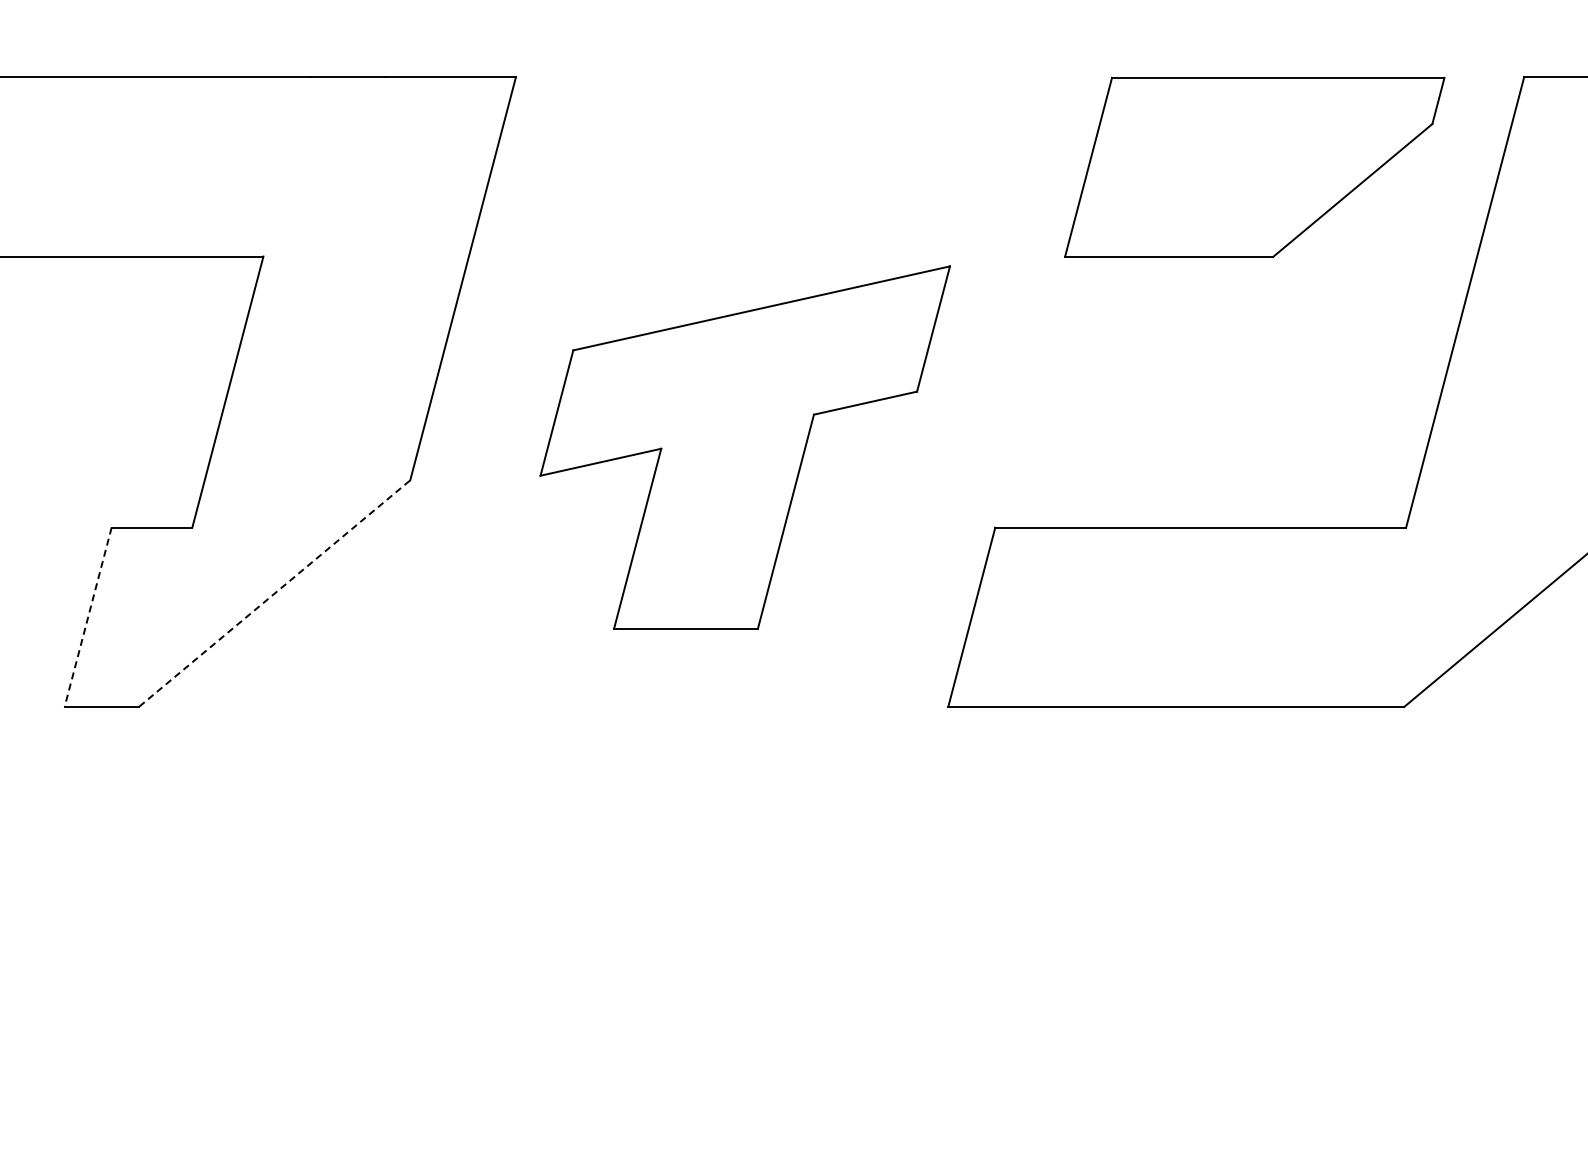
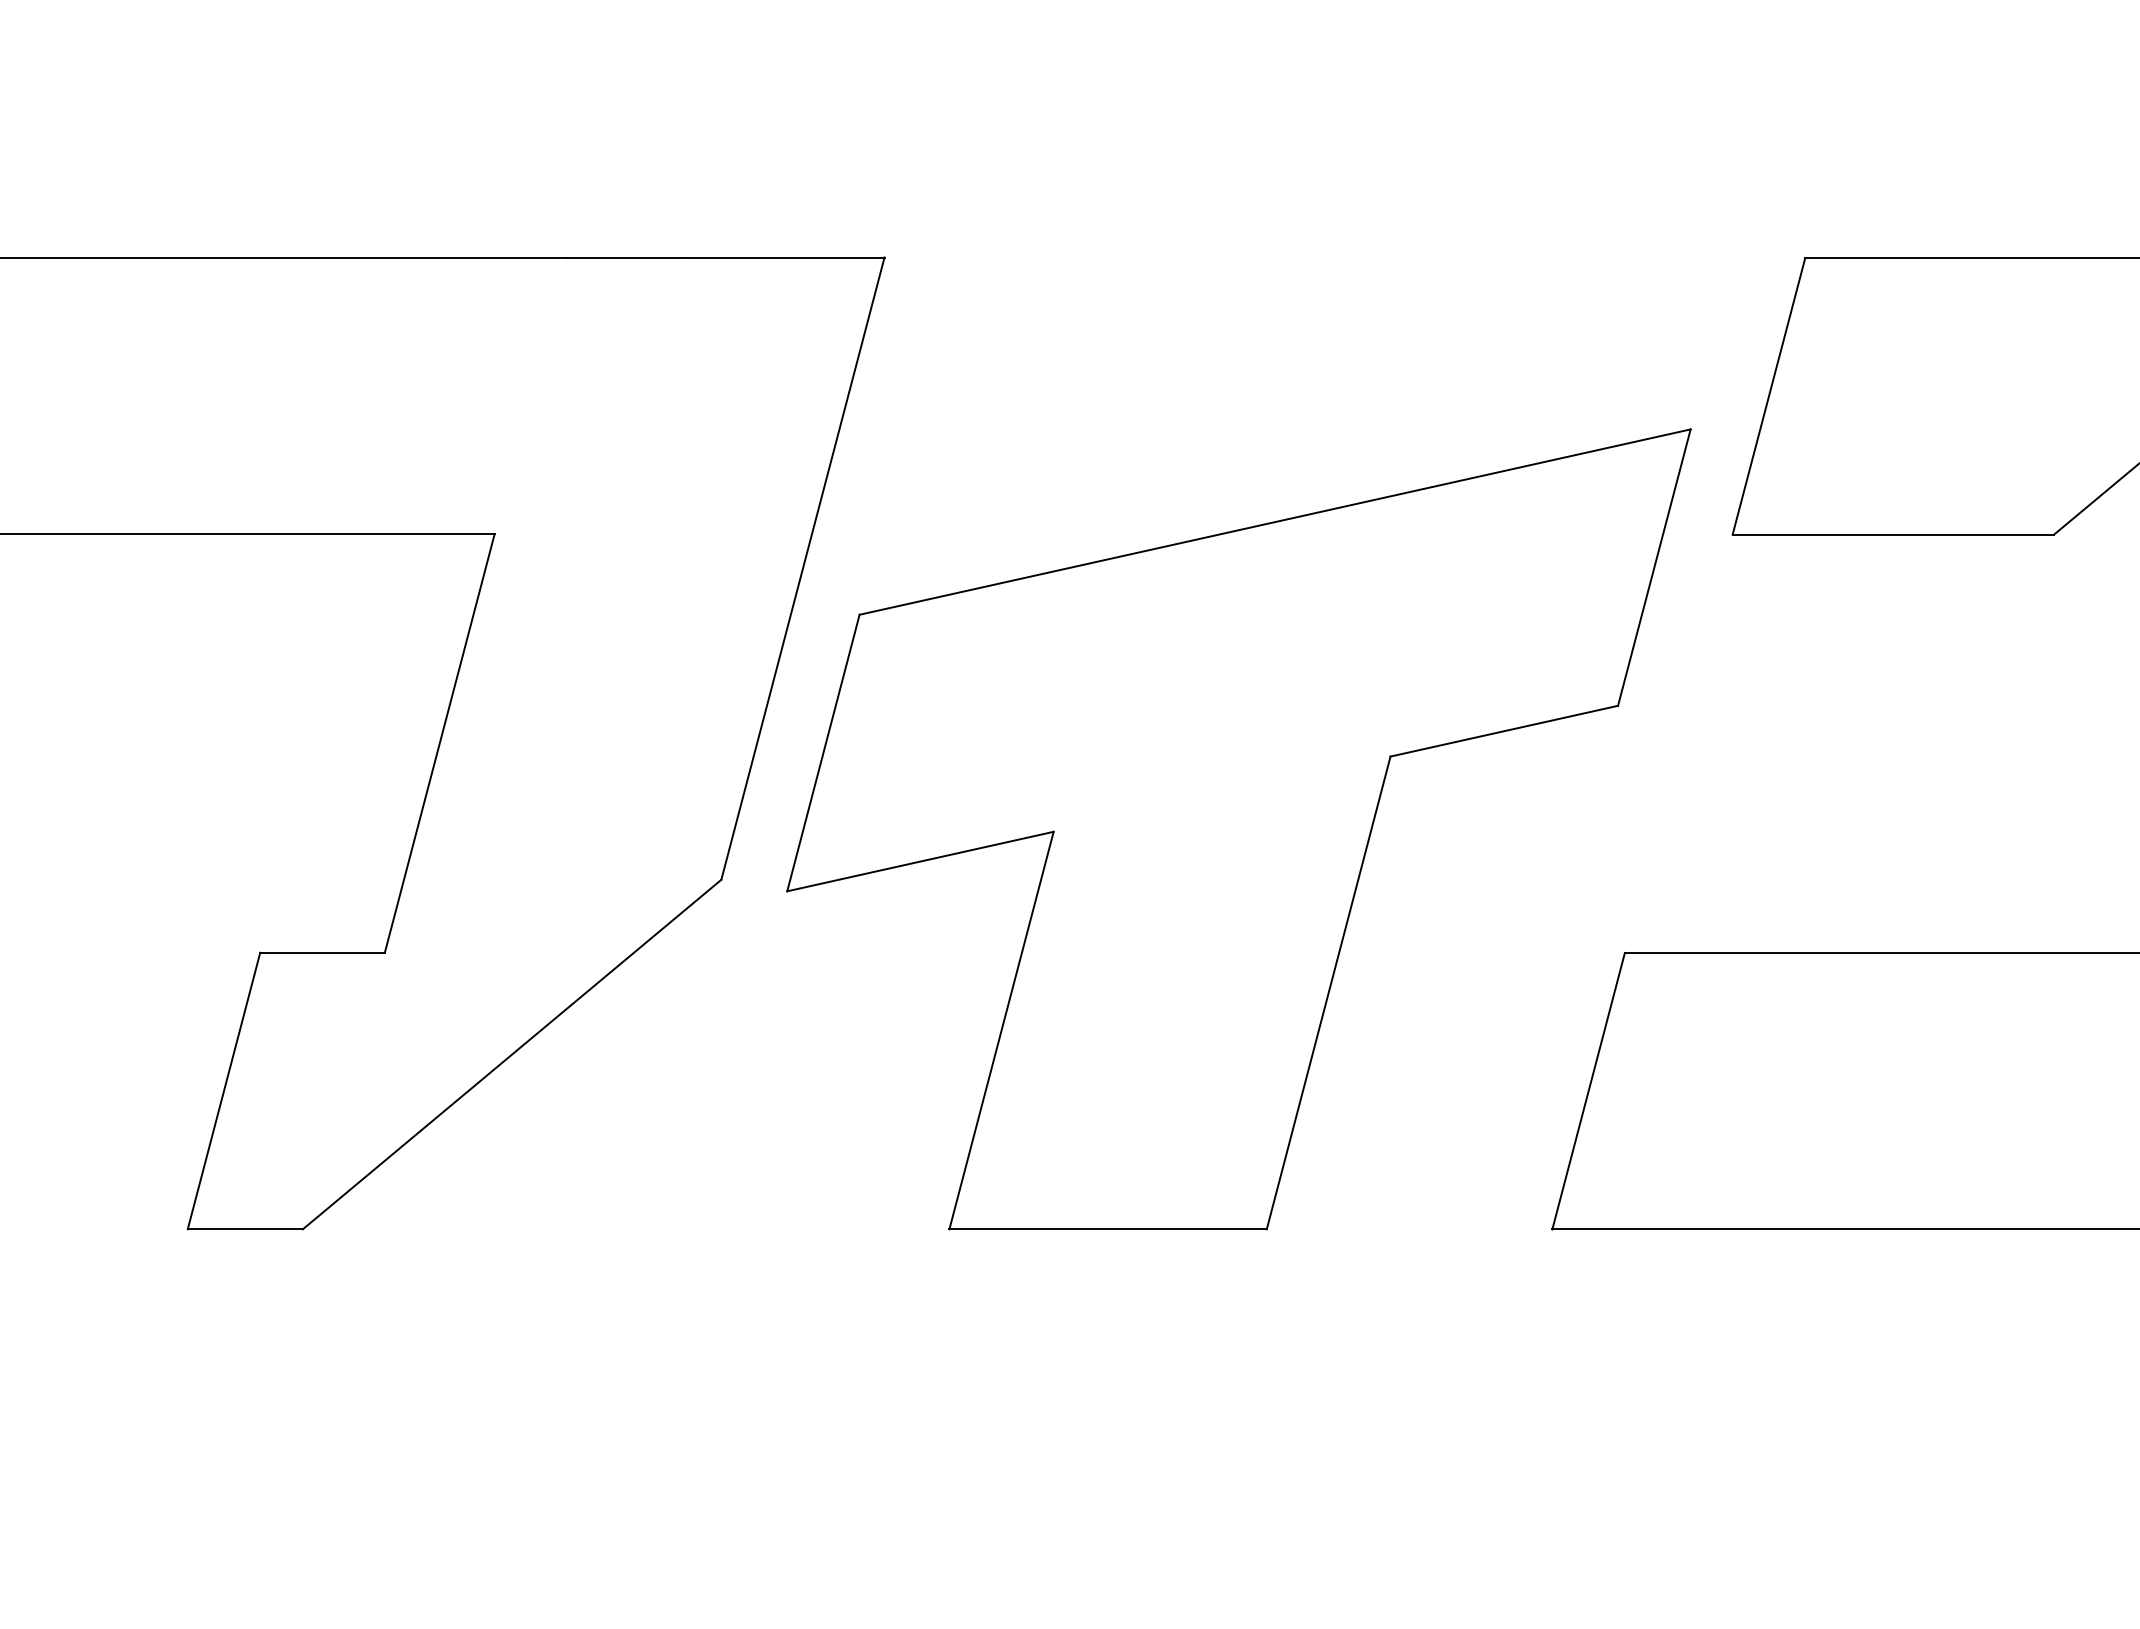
part: (744, 447) -> (1237, 829), size x1.43
line: (274, 593) -> (511, 1054), dashed -> solid
line: (88, 617) -> (224, 1091), dashed -> solid

